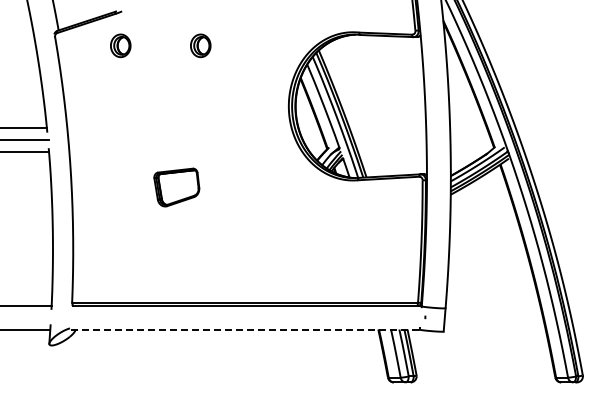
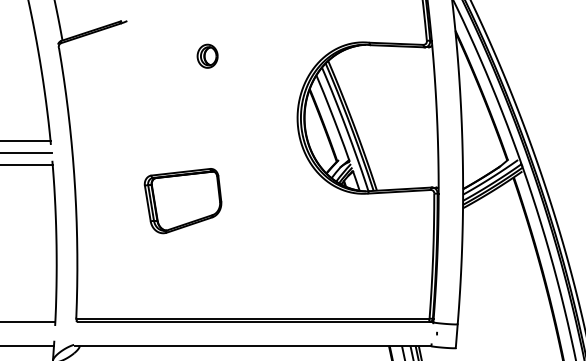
part: (120, 45) -> (125, 55), removed
part: (176, 187) -> (182, 200), size x1.67
line: (246, 329) -> (254, 345), dashed -> solid

